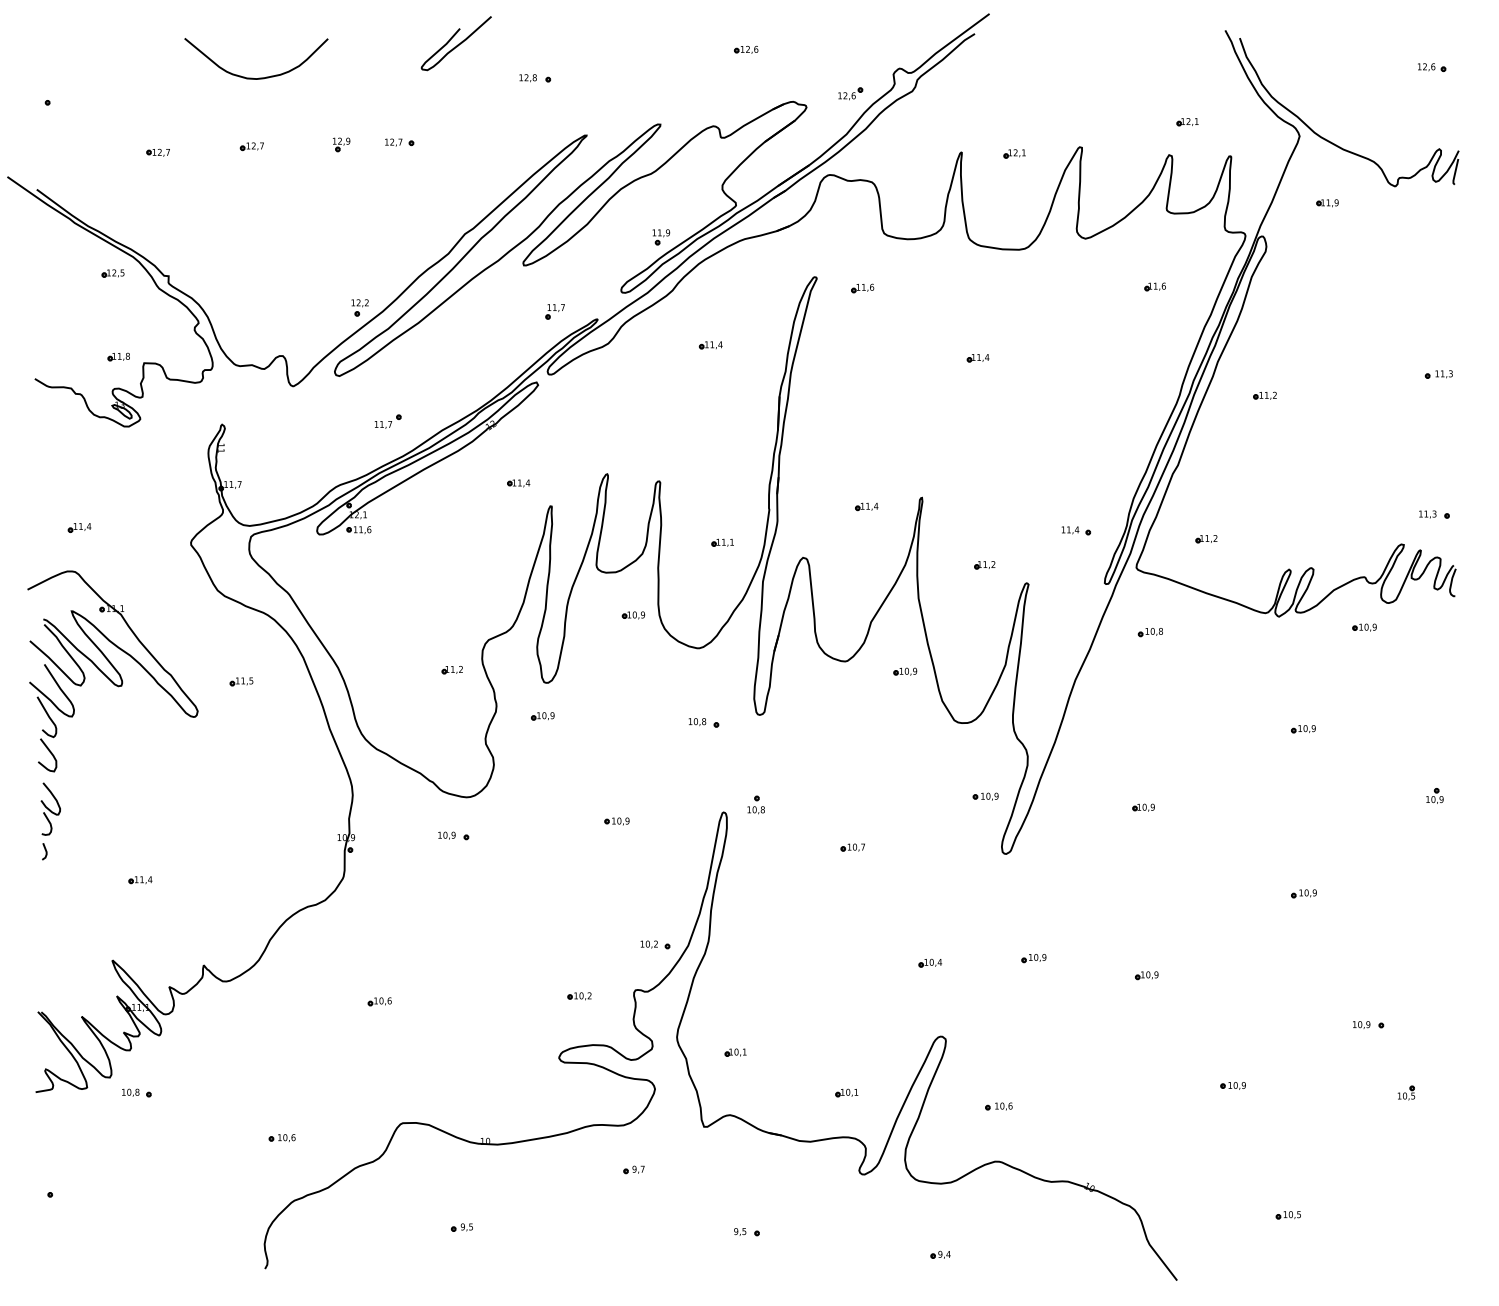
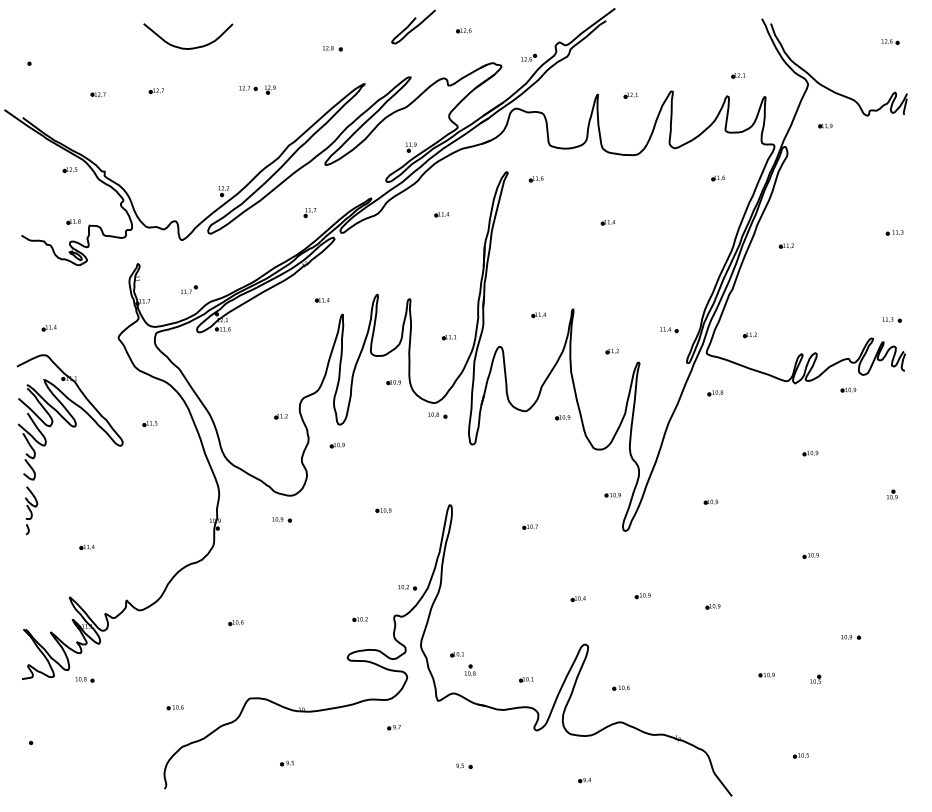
curve: (456, 44) -> (413, 27), moved
curve: (259, 76) -> (190, 47), moved
part: (341, 144) -> (270, 89), moved
part: (554, 312) -> (309, 213), moved
part: (388, 420) -> (189, 289), moved
part: (703, 722) -> (437, 415), moved
part: (756, 804) -> (470, 670), moved
part: (1406, 1091) -> (815, 678), moved

